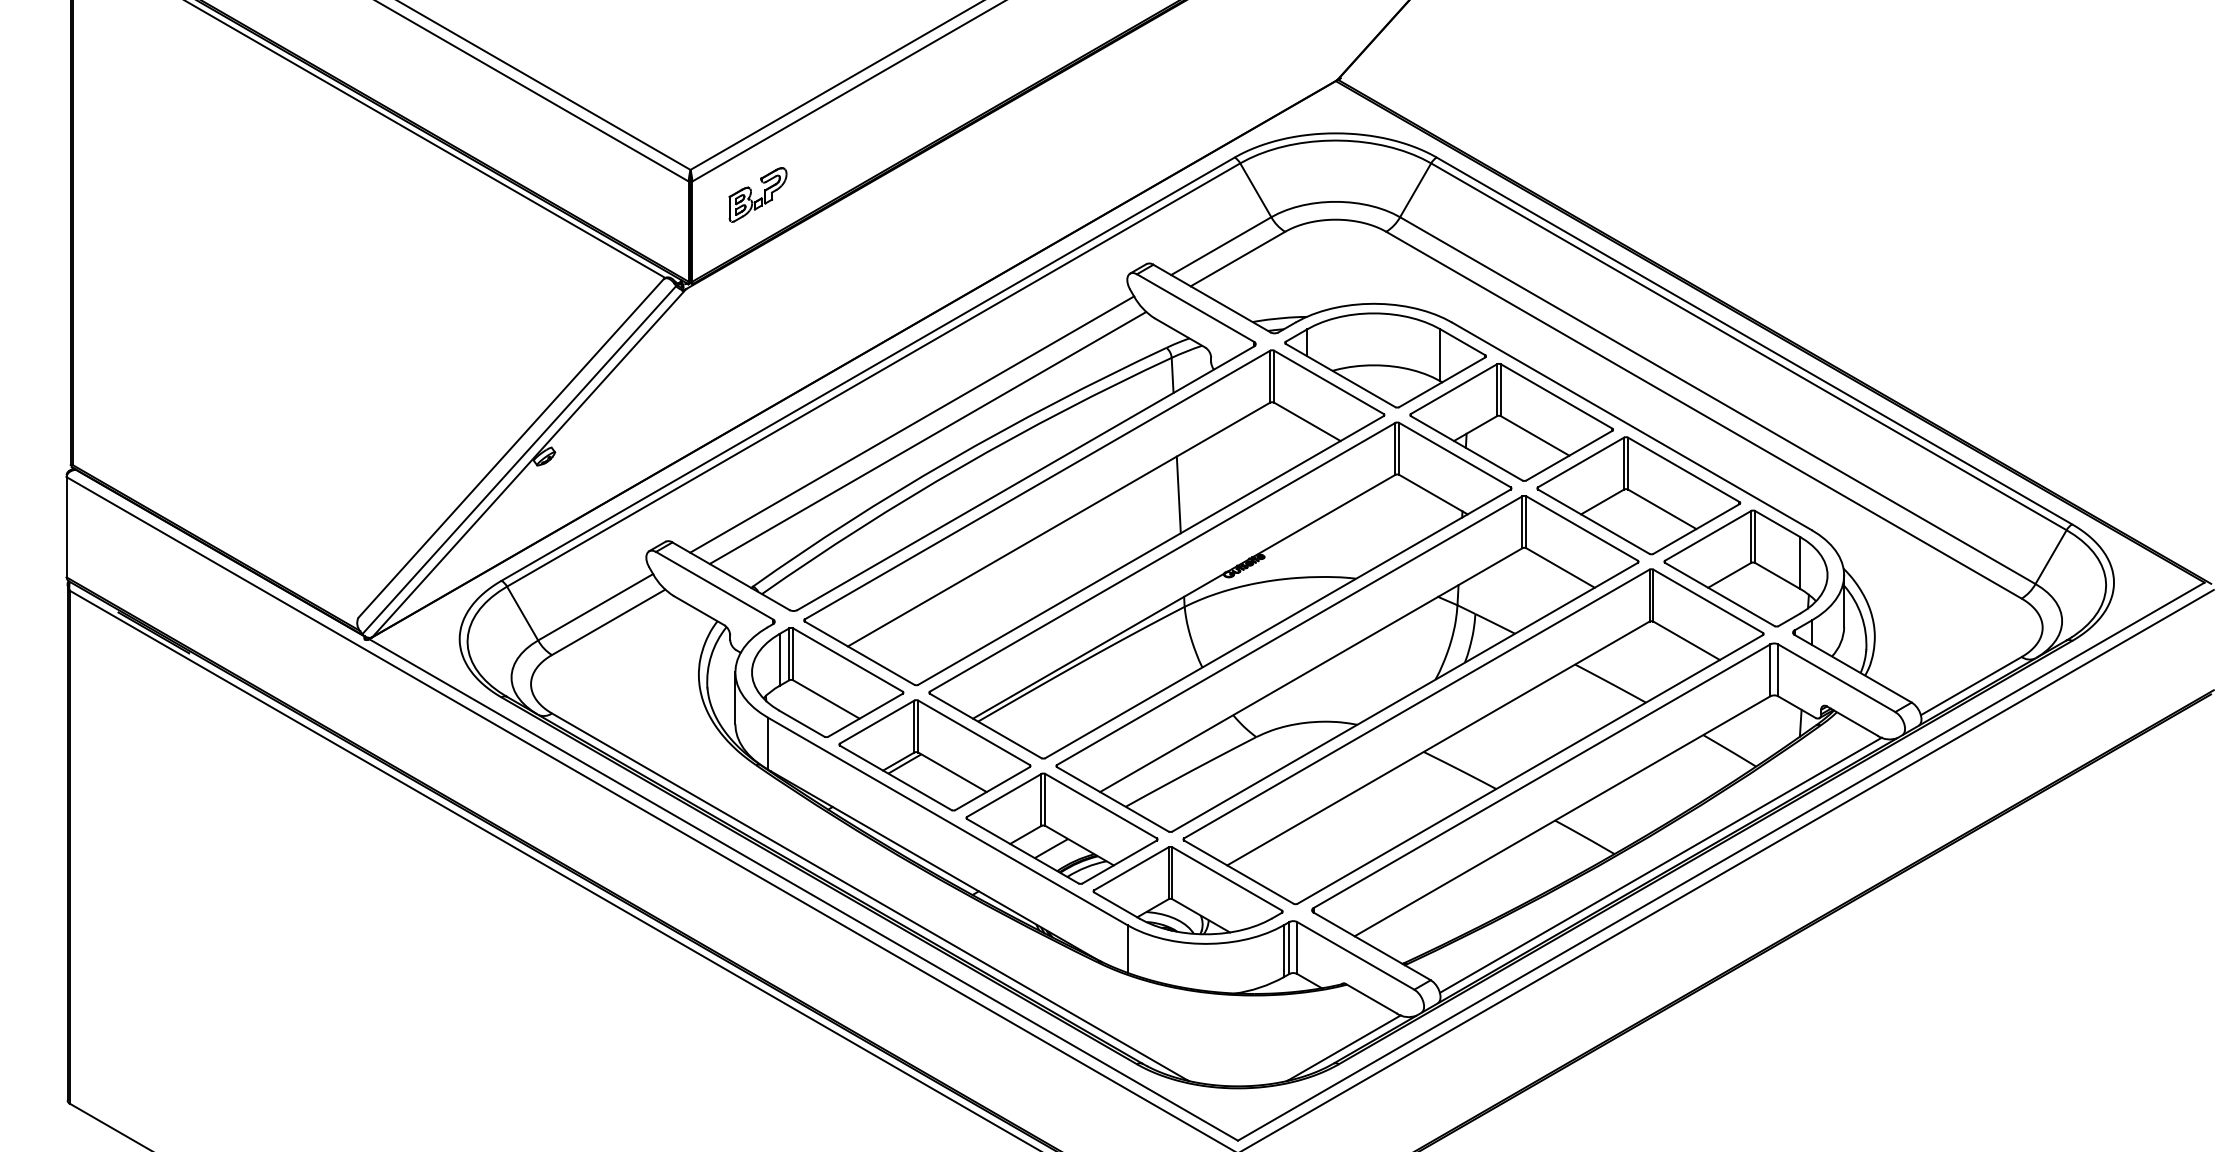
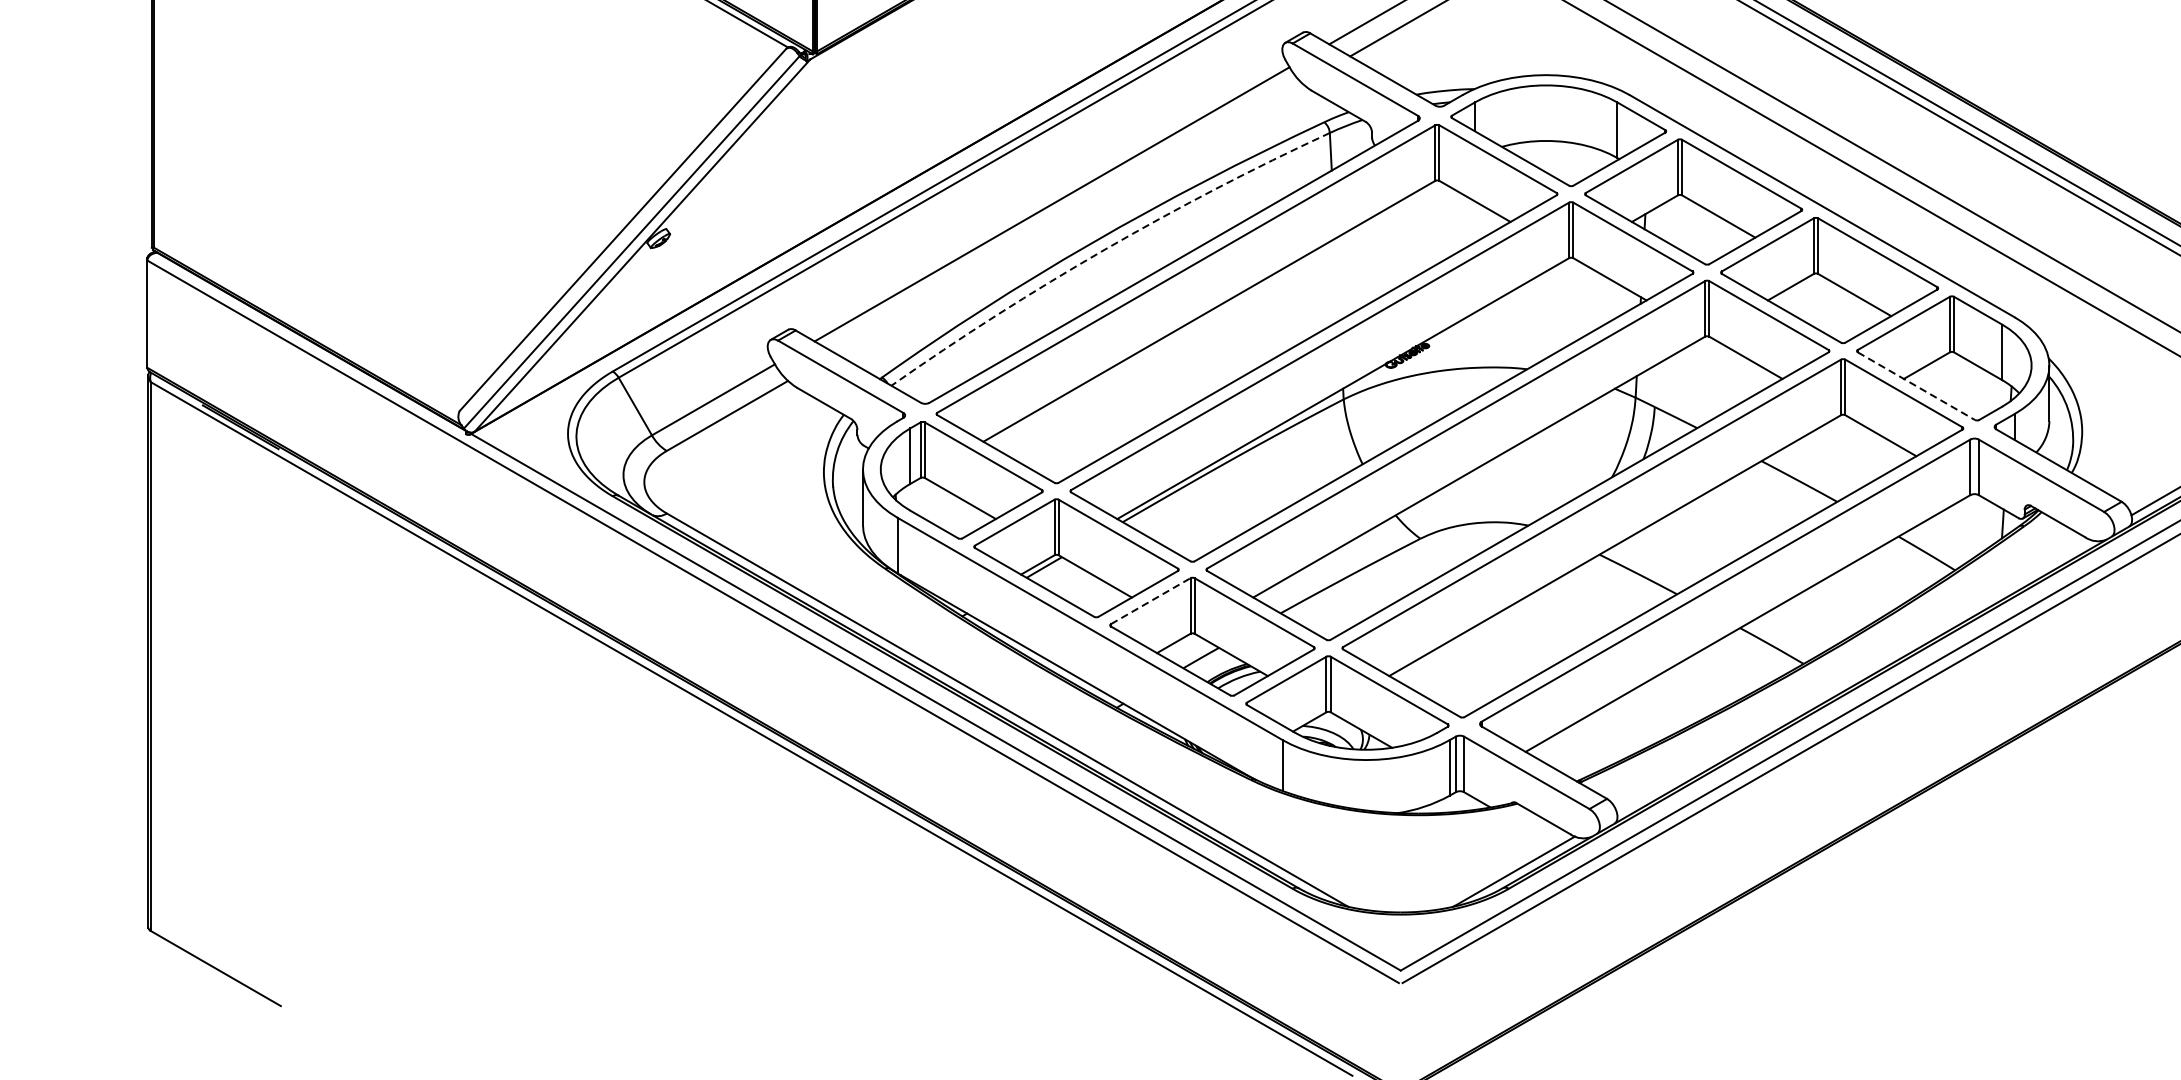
line: (927, 437) -> (1068, 218), removed
arc: (961, 466) -> (1104, 249), solid -> dashed
line: (1178, 494) -> (1337, 279), removed
line: (1720, 594) -> (1917, 386), solid -> dashed
line: (1004, 795) -> (1150, 601), solid -> dashed
line: (1660, 864) -> (1852, 675), removed

